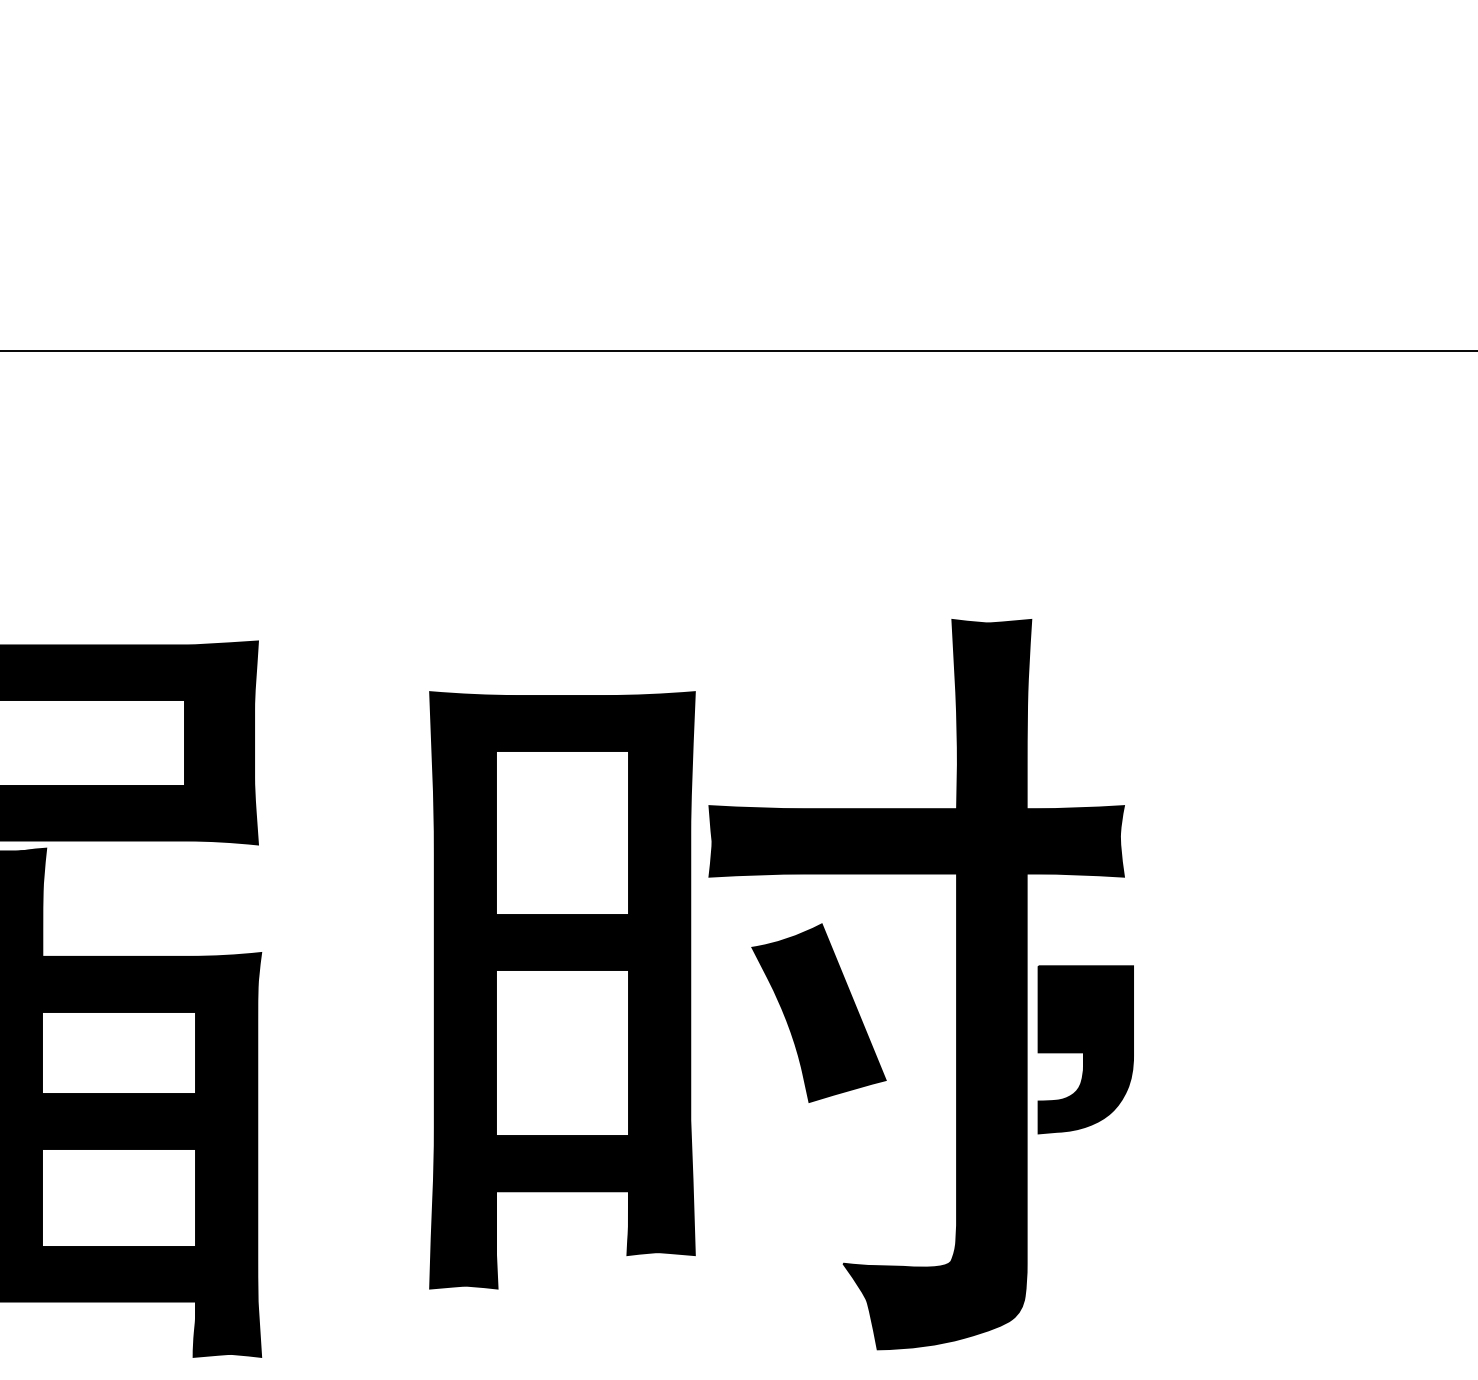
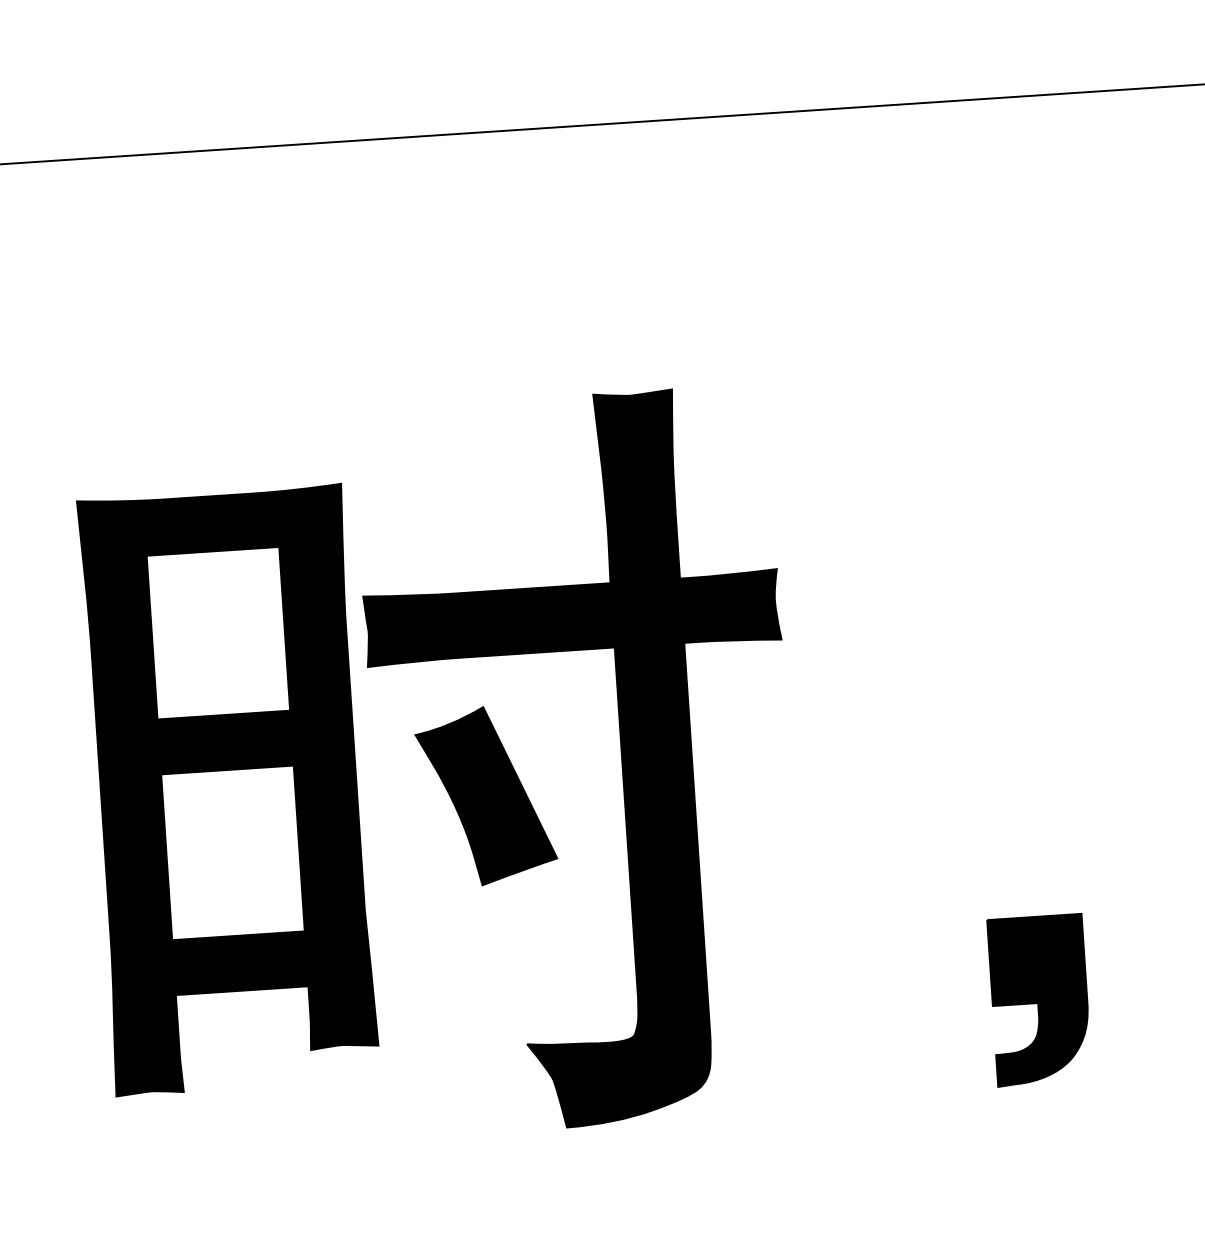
part: (1085, 1049) -> (1039, 1000), moved

